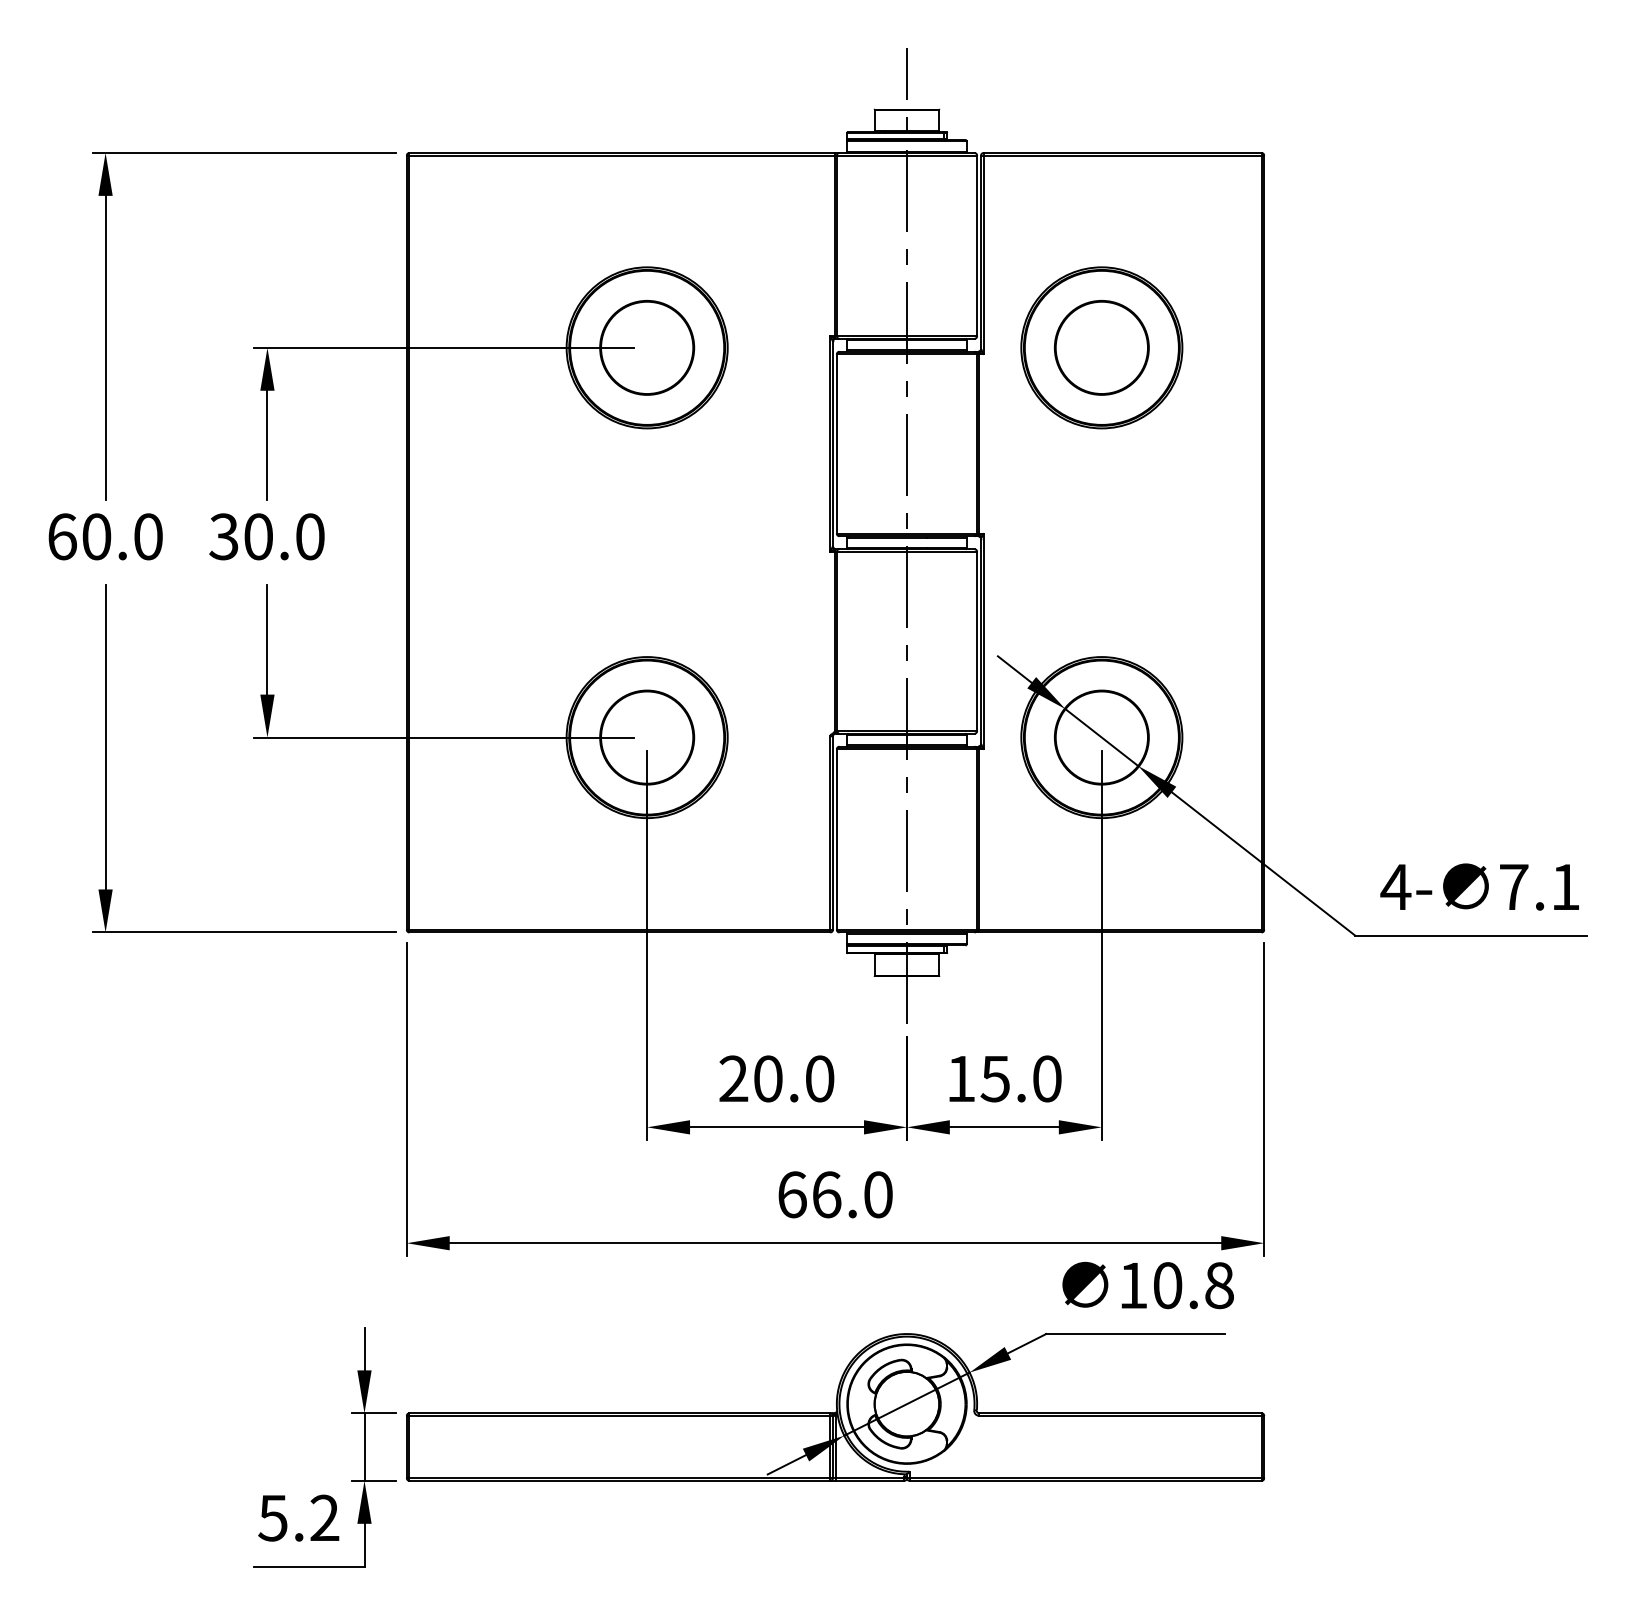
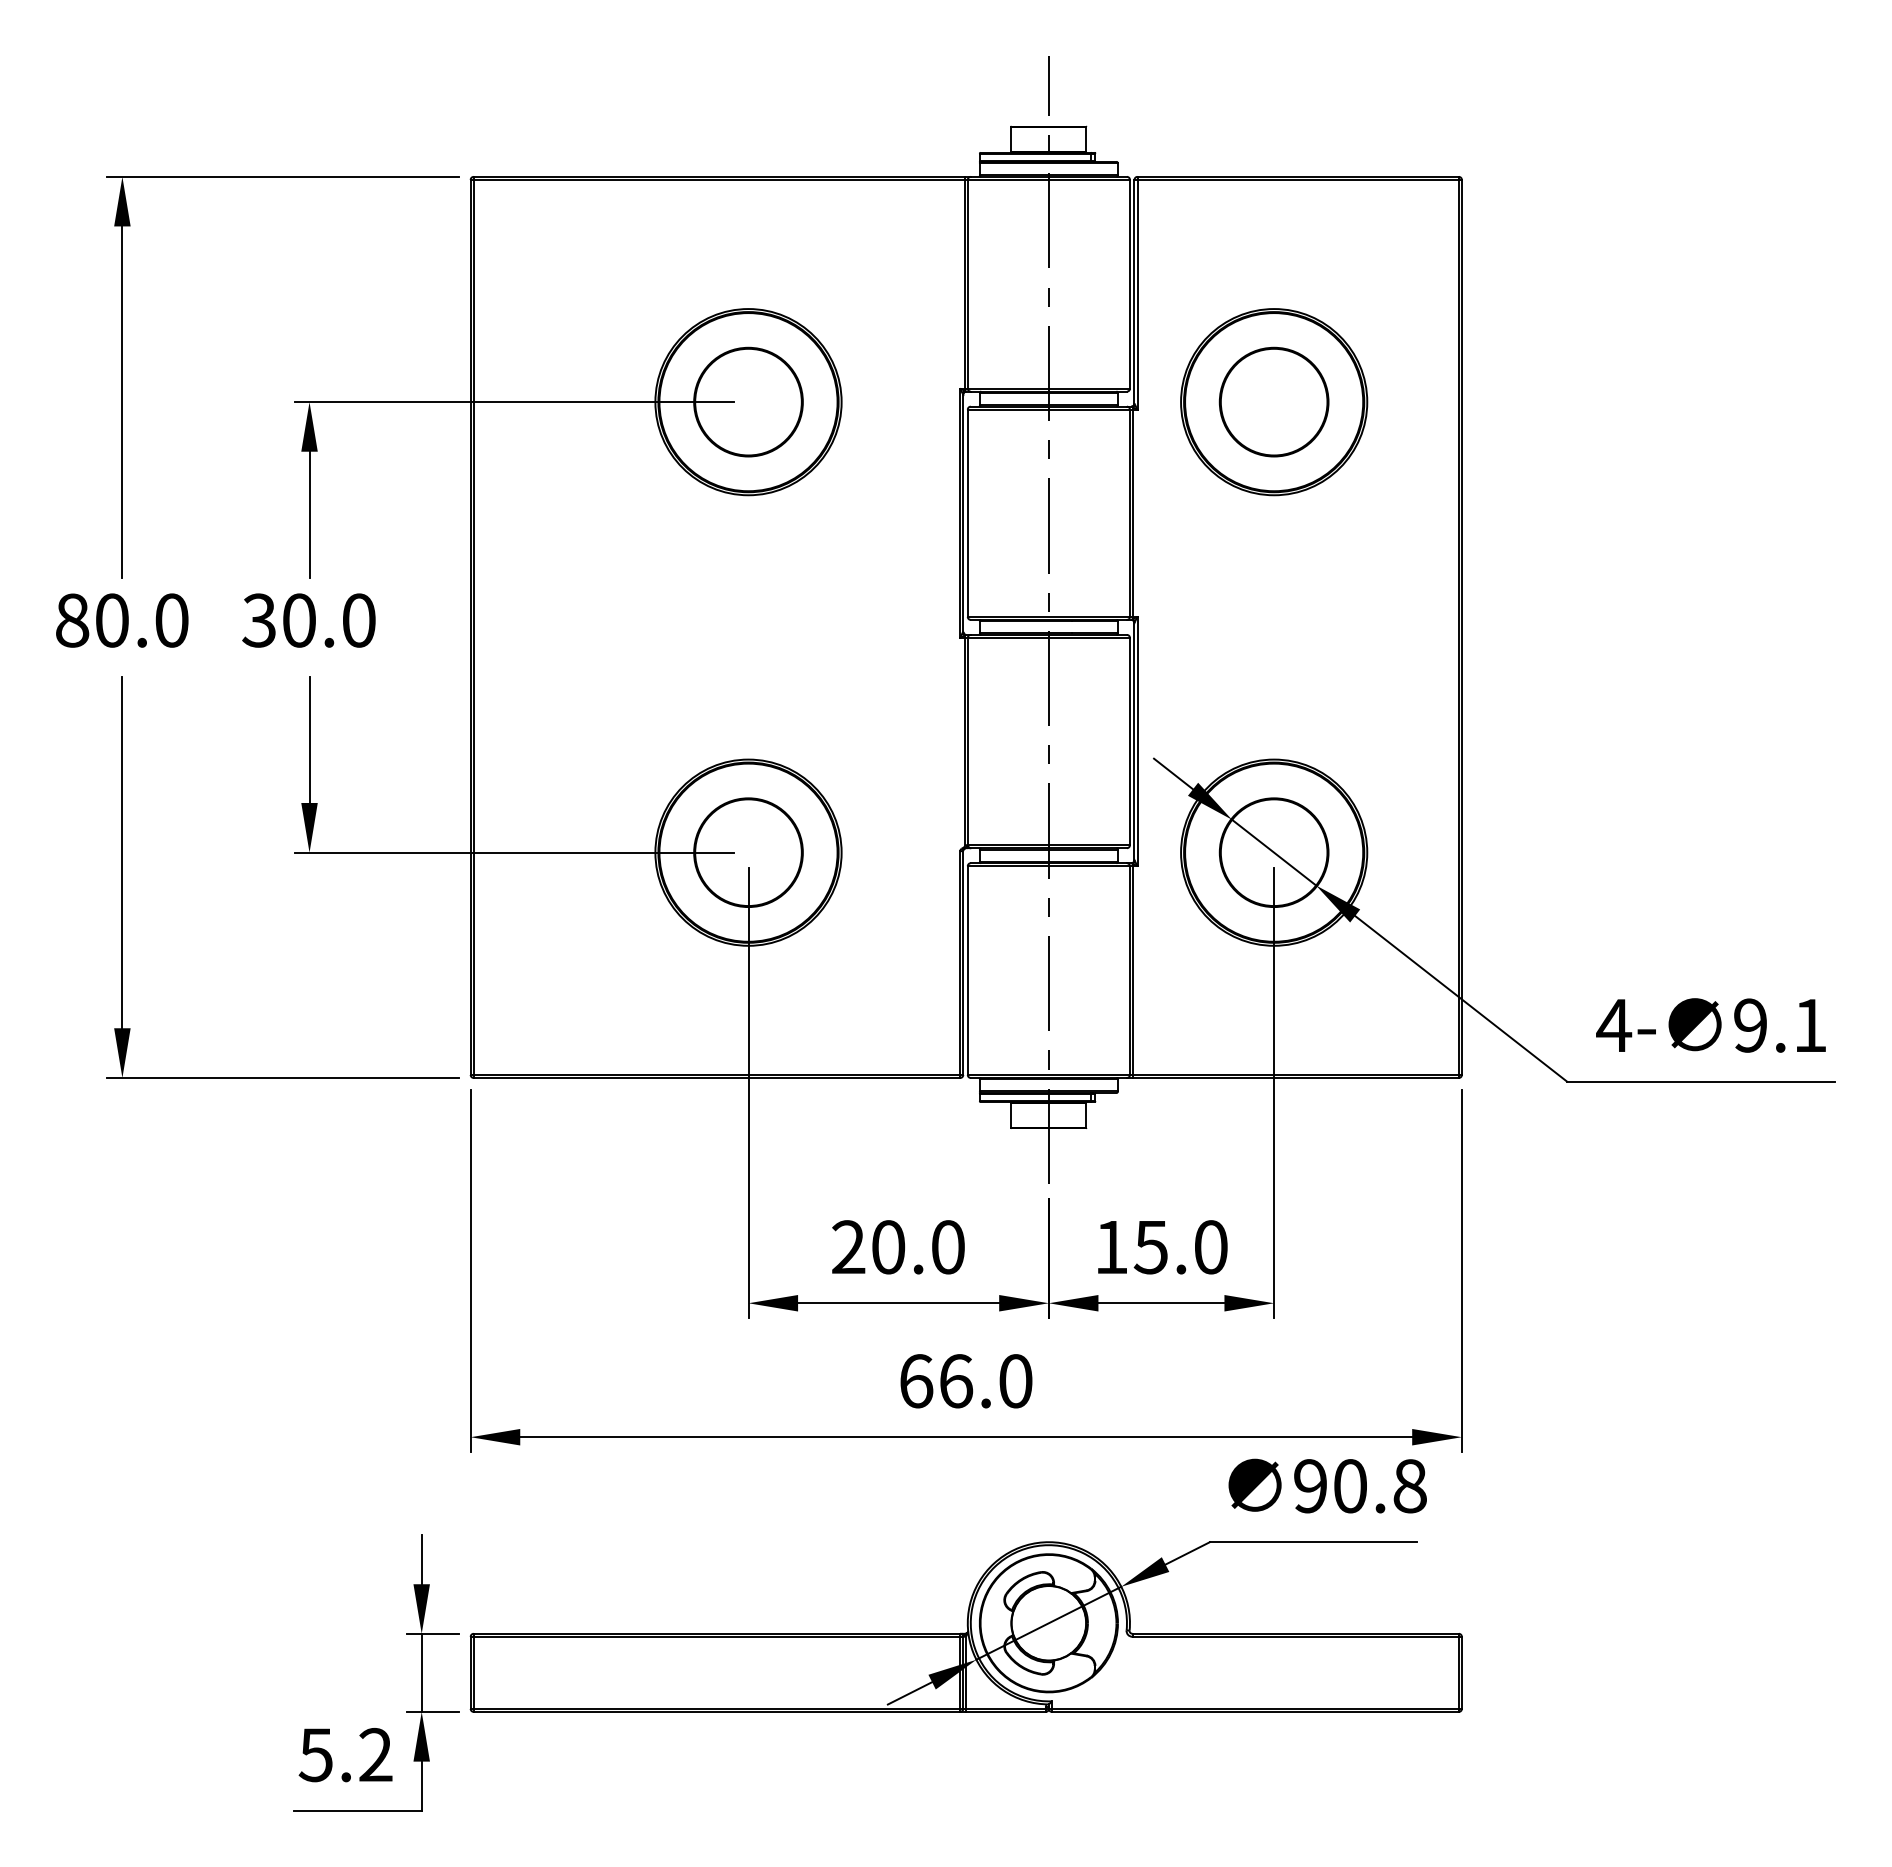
text: (62, 536) -> (72, 620), 60.0 -> 80.0
text: (1513, 887) -> (1750, 1025), 7.1 -> 9.1
text: (1133, 1285) -> (1310, 1486), 10.8 -> 90.8

